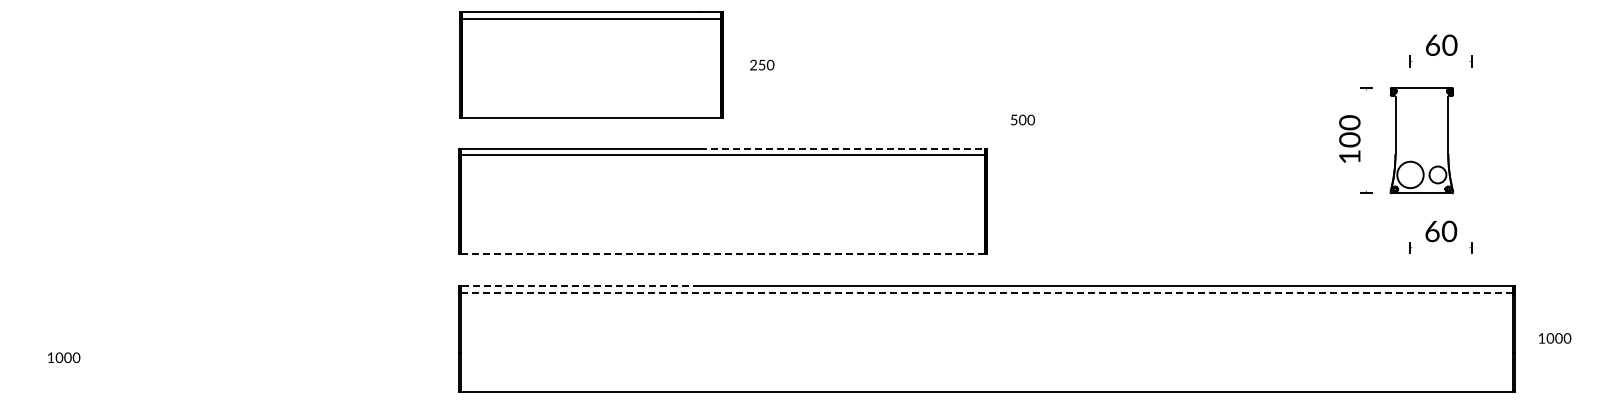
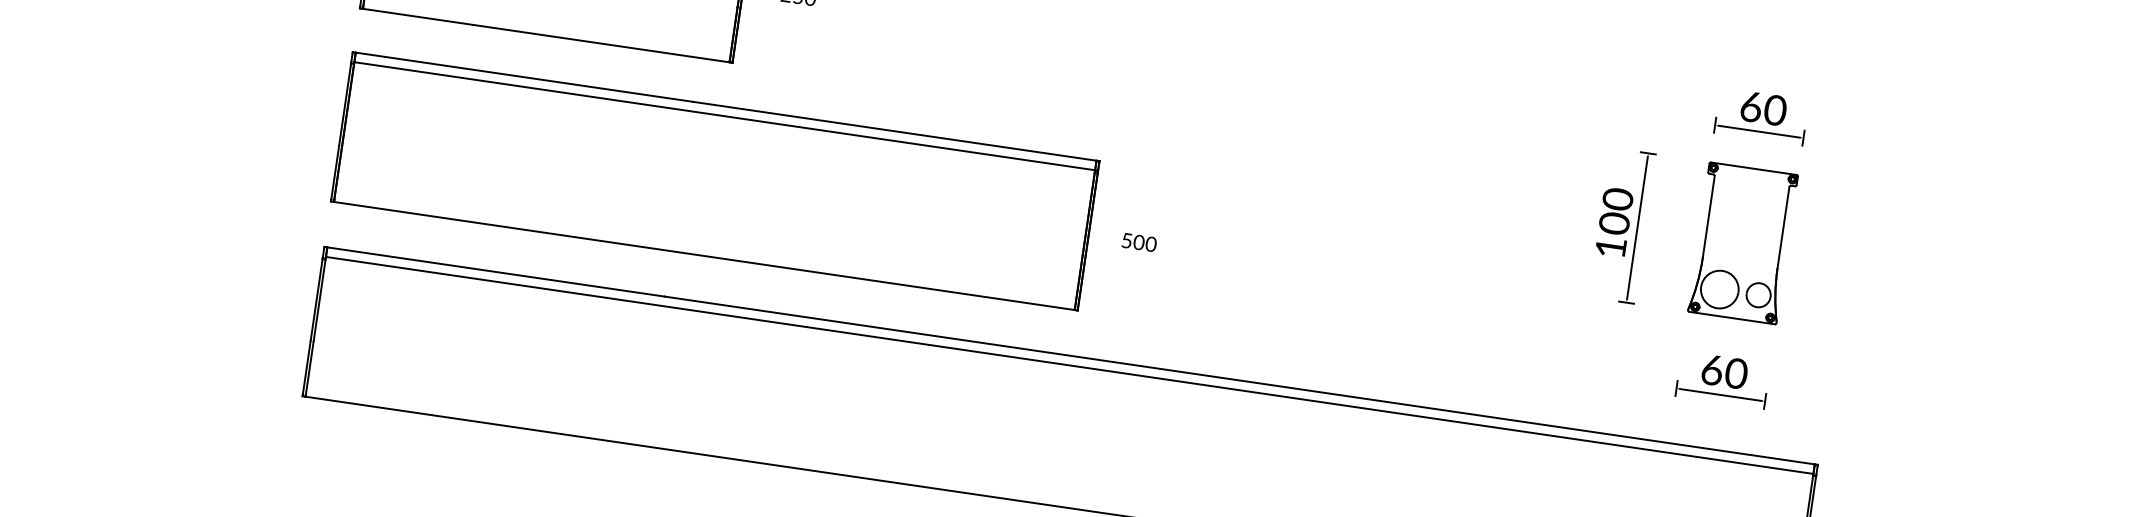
line: (1440, 61) -> (1758, 131), added
text: (1022, 119) -> (1138, 241), moved
line: (1366, 140) -> (1637, 227), added
part: (1421, 140) -> (1742, 243), moved
line: (843, 148) -> (896, 131), dashed -> solid
line: (1440, 247) -> (1720, 394), added
line: (724, 254) -> (706, 256), dashed -> solid
line: (580, 286) -> (496, 272), dashed -> solid
line: (987, 293) -> (1070, 366), dashed -> solid

